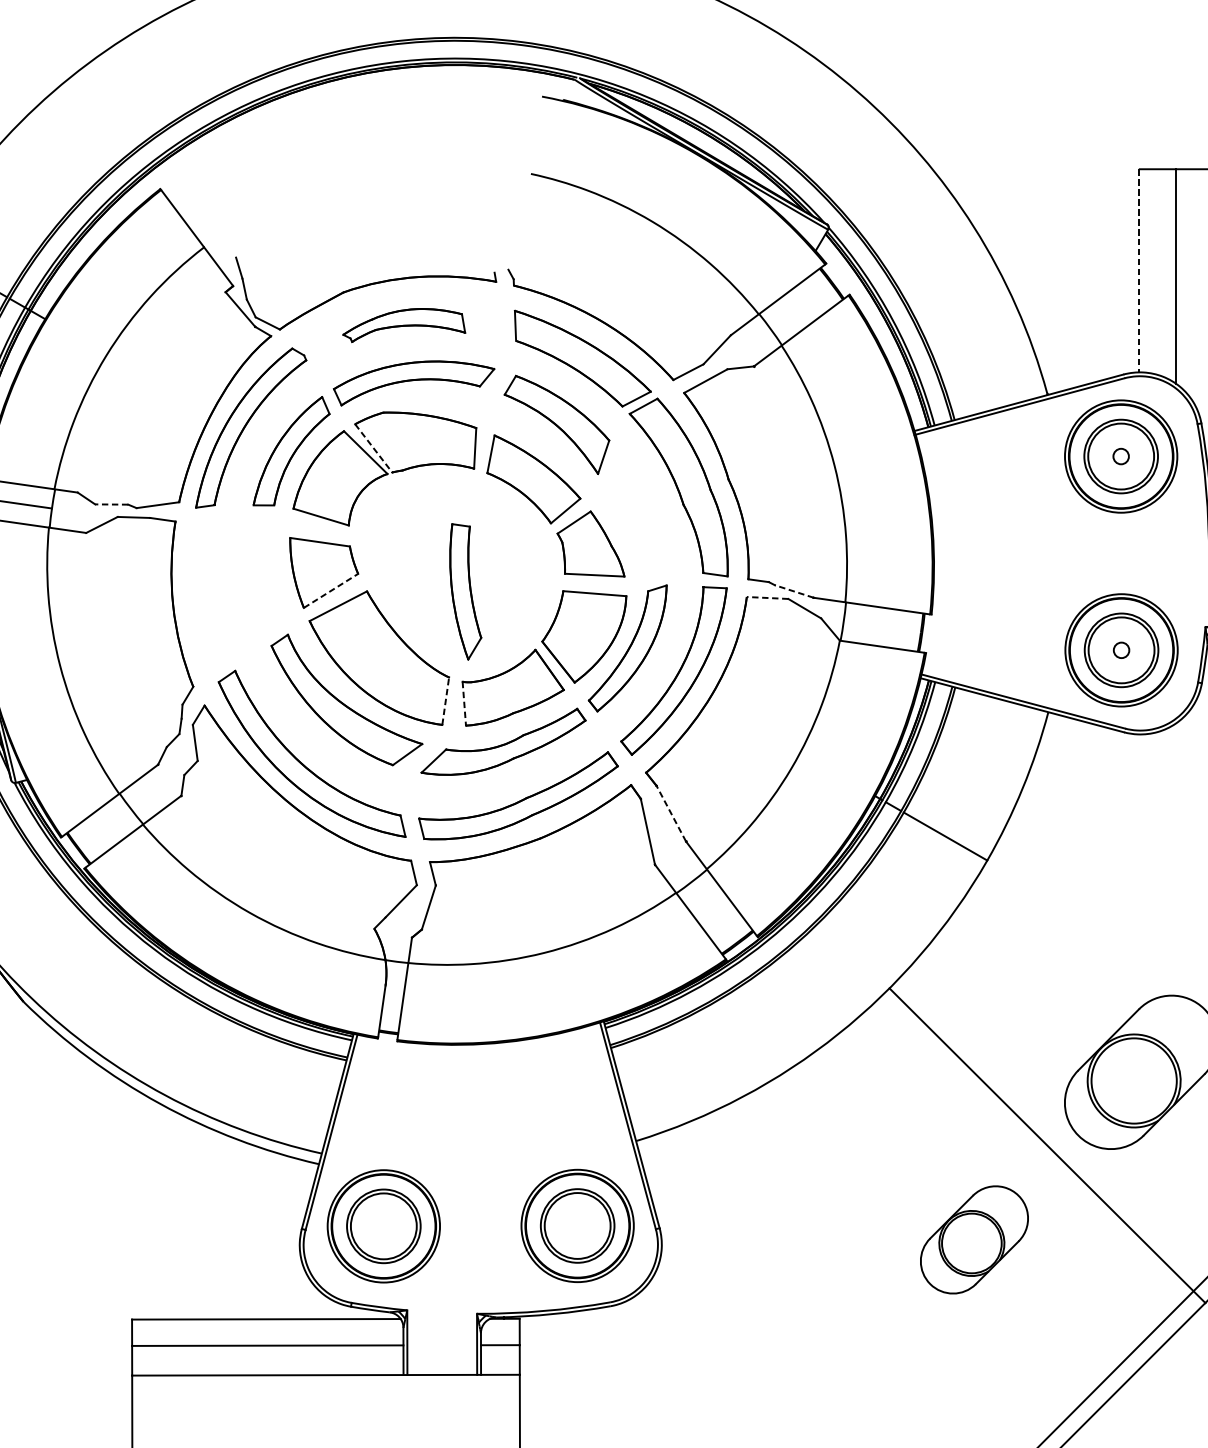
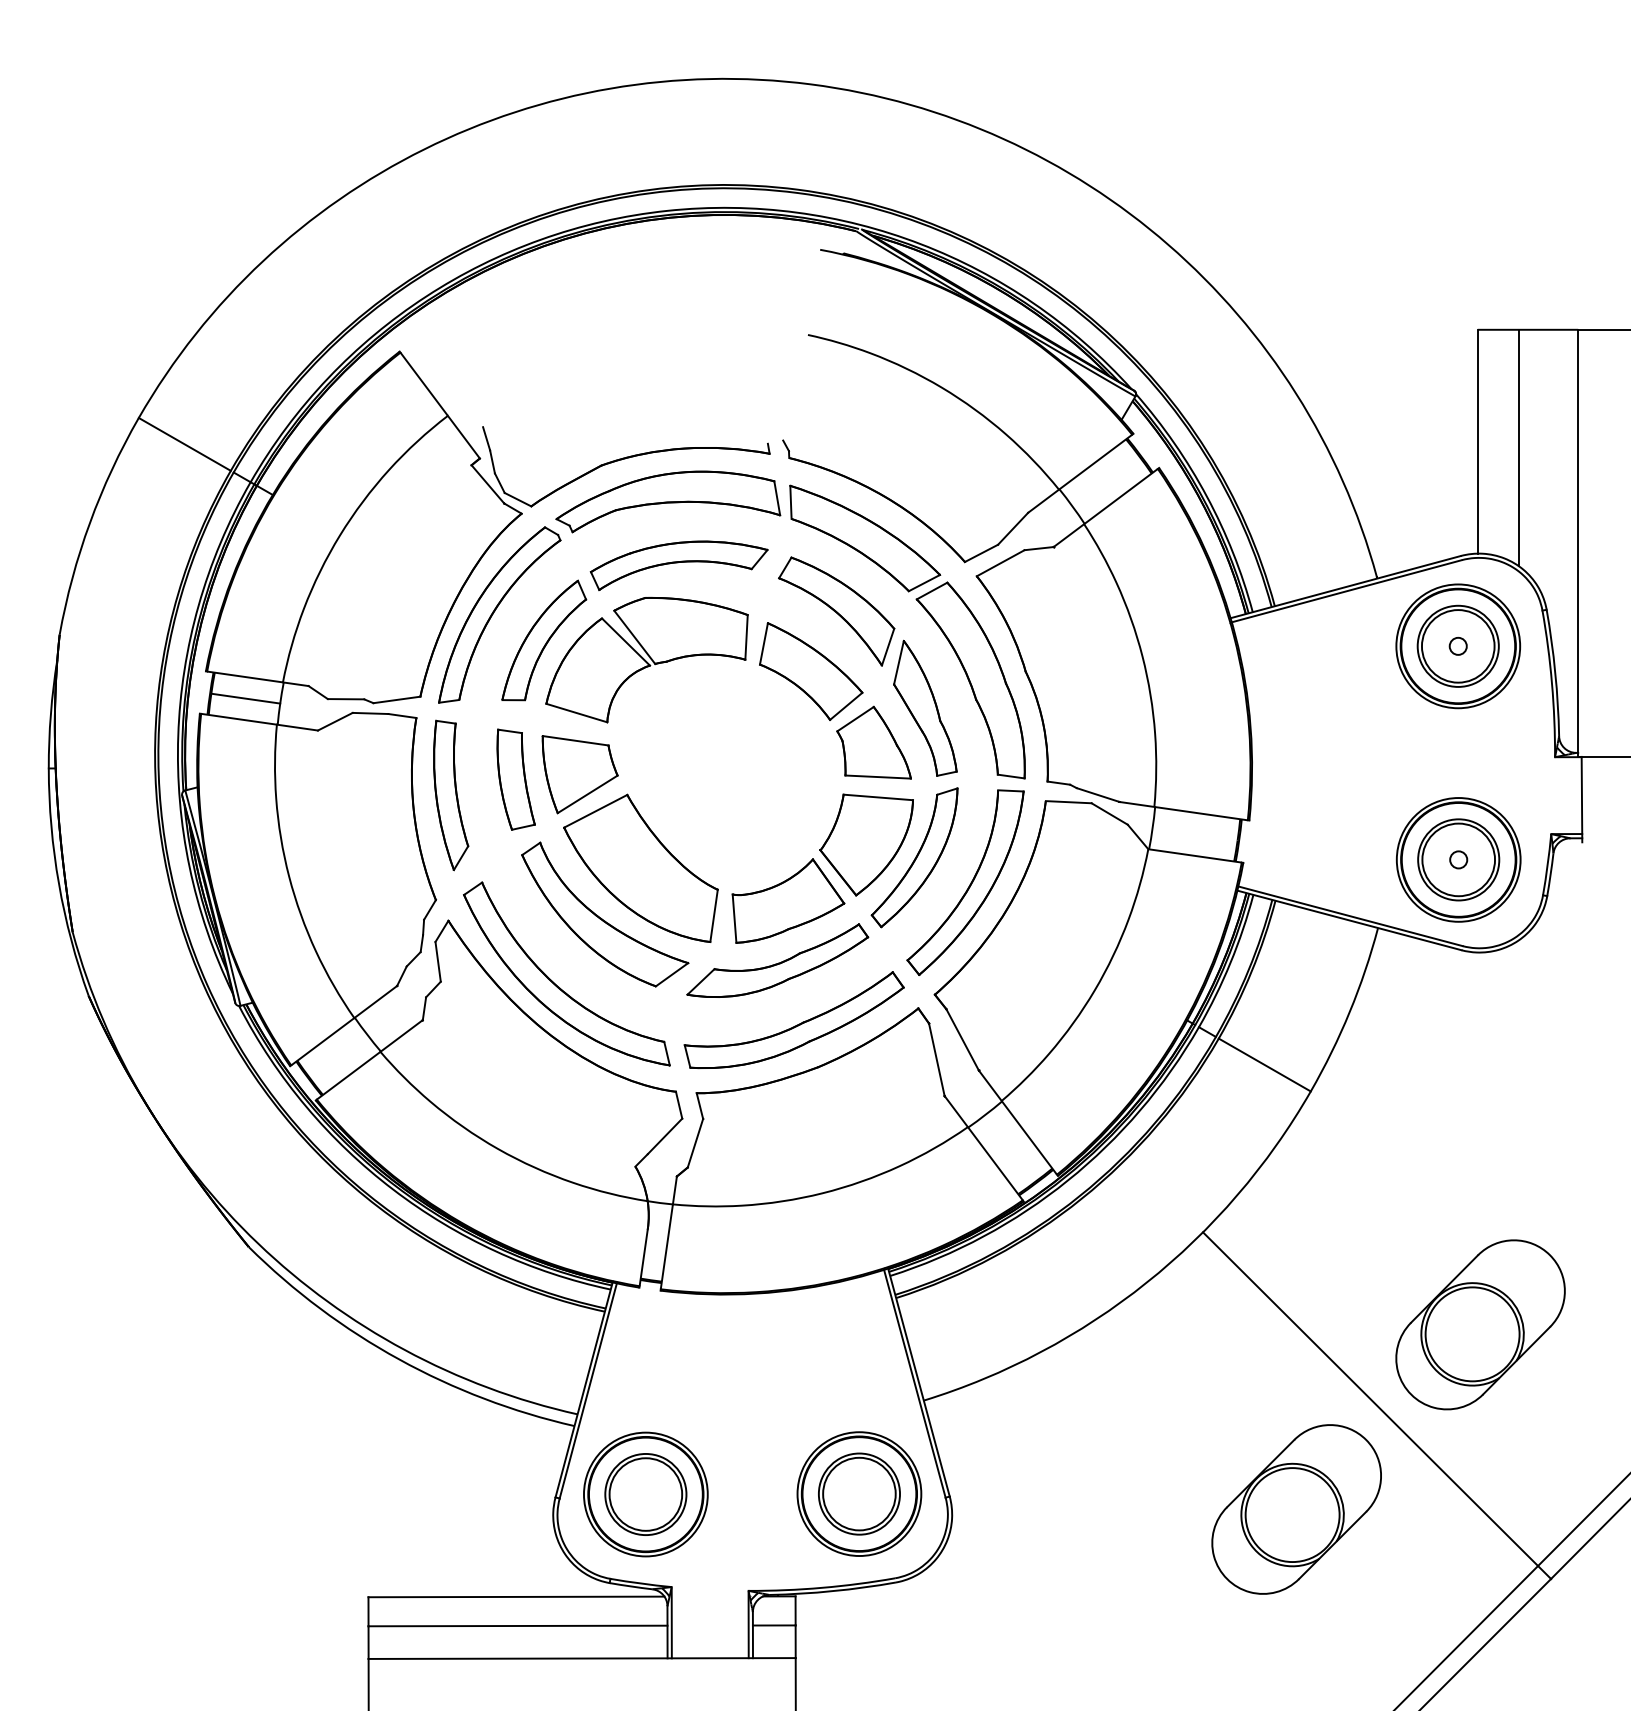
line: (1138, 270) -> (1477, 441), dashed -> solid
part: (404, 325) -> (668, 501), size x1.67
line: (374, 448) -> (635, 637), dashed -> solid
line: (111, 504) -> (345, 699), dashed -> solid
part: (637, 512) -> (925, 707), added
part: (265, 577) -> (515, 779), added
line: (331, 591) -> (588, 794), dashed -> solid
part: (466, 591) -> (451, 795), moved
line: (793, 591) -> (1097, 794), dashed -> solid
line: (767, 598) -> (1068, 802), dashed -> solid
line: (446, 700) -> (714, 915), dashed -> solid
line: (464, 704) -> (734, 919), dashed -> solid
line: (671, 813) -> (962, 1039), dashed -> solid
part: (974, 1239) -> (1296, 1509), size x1.43

